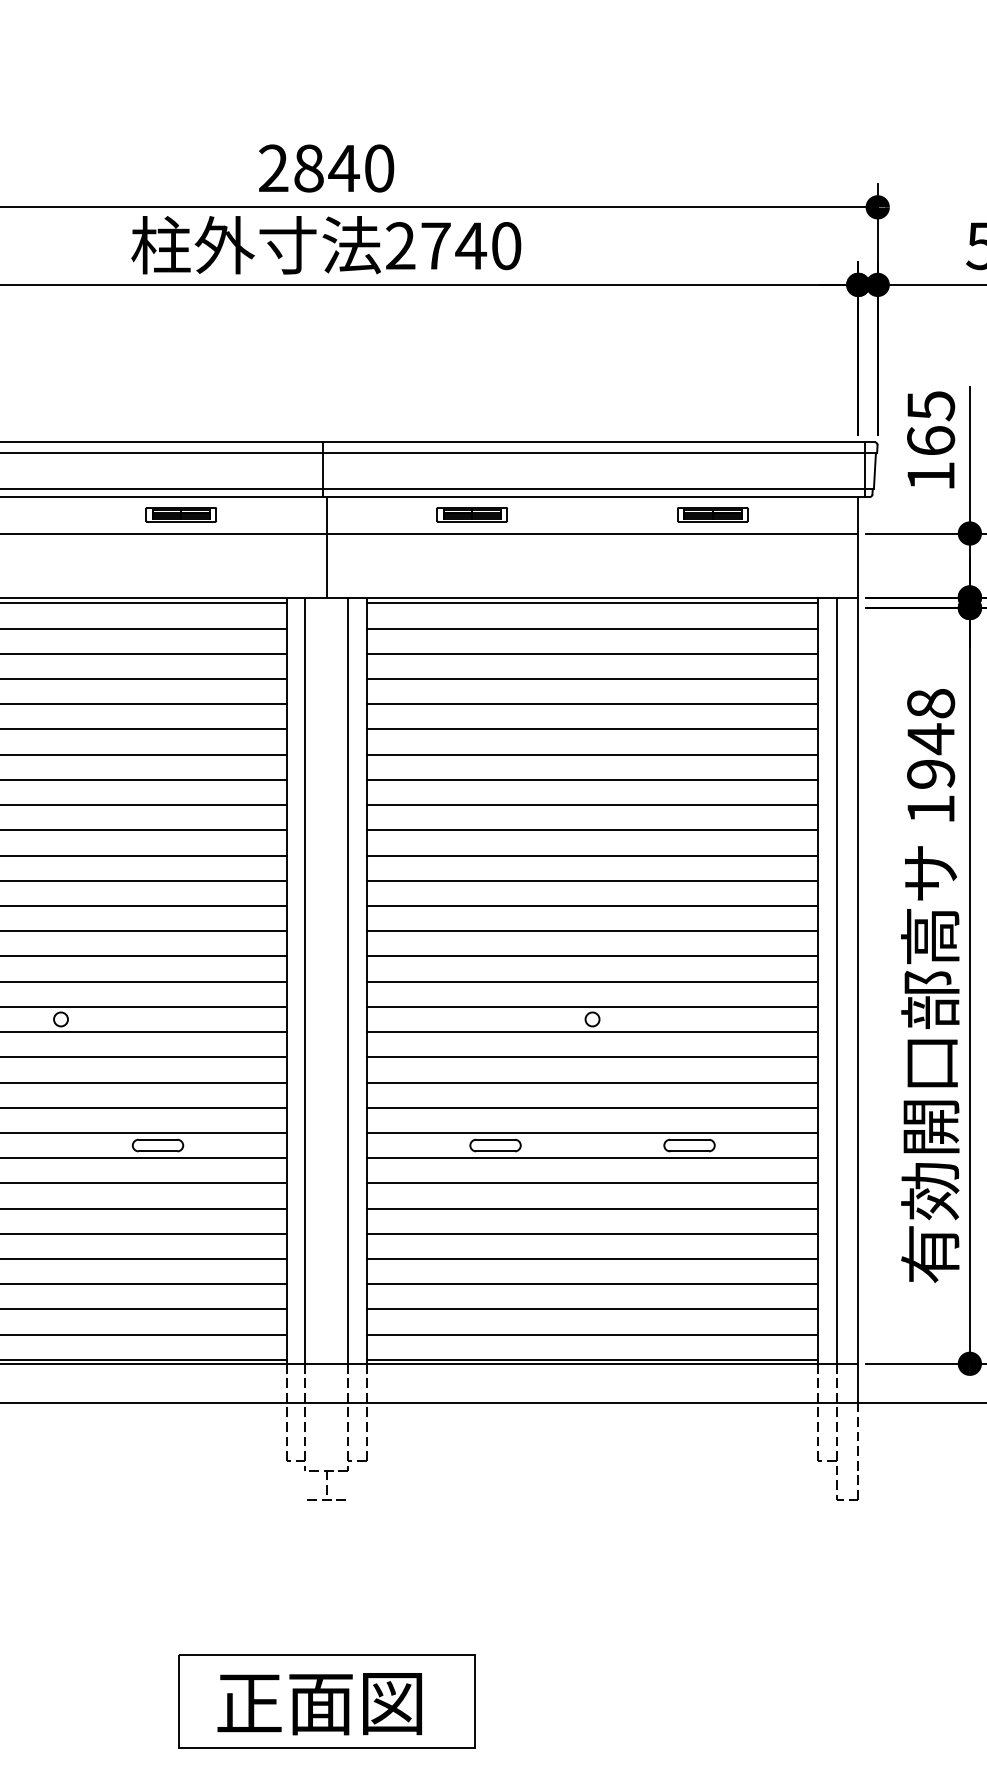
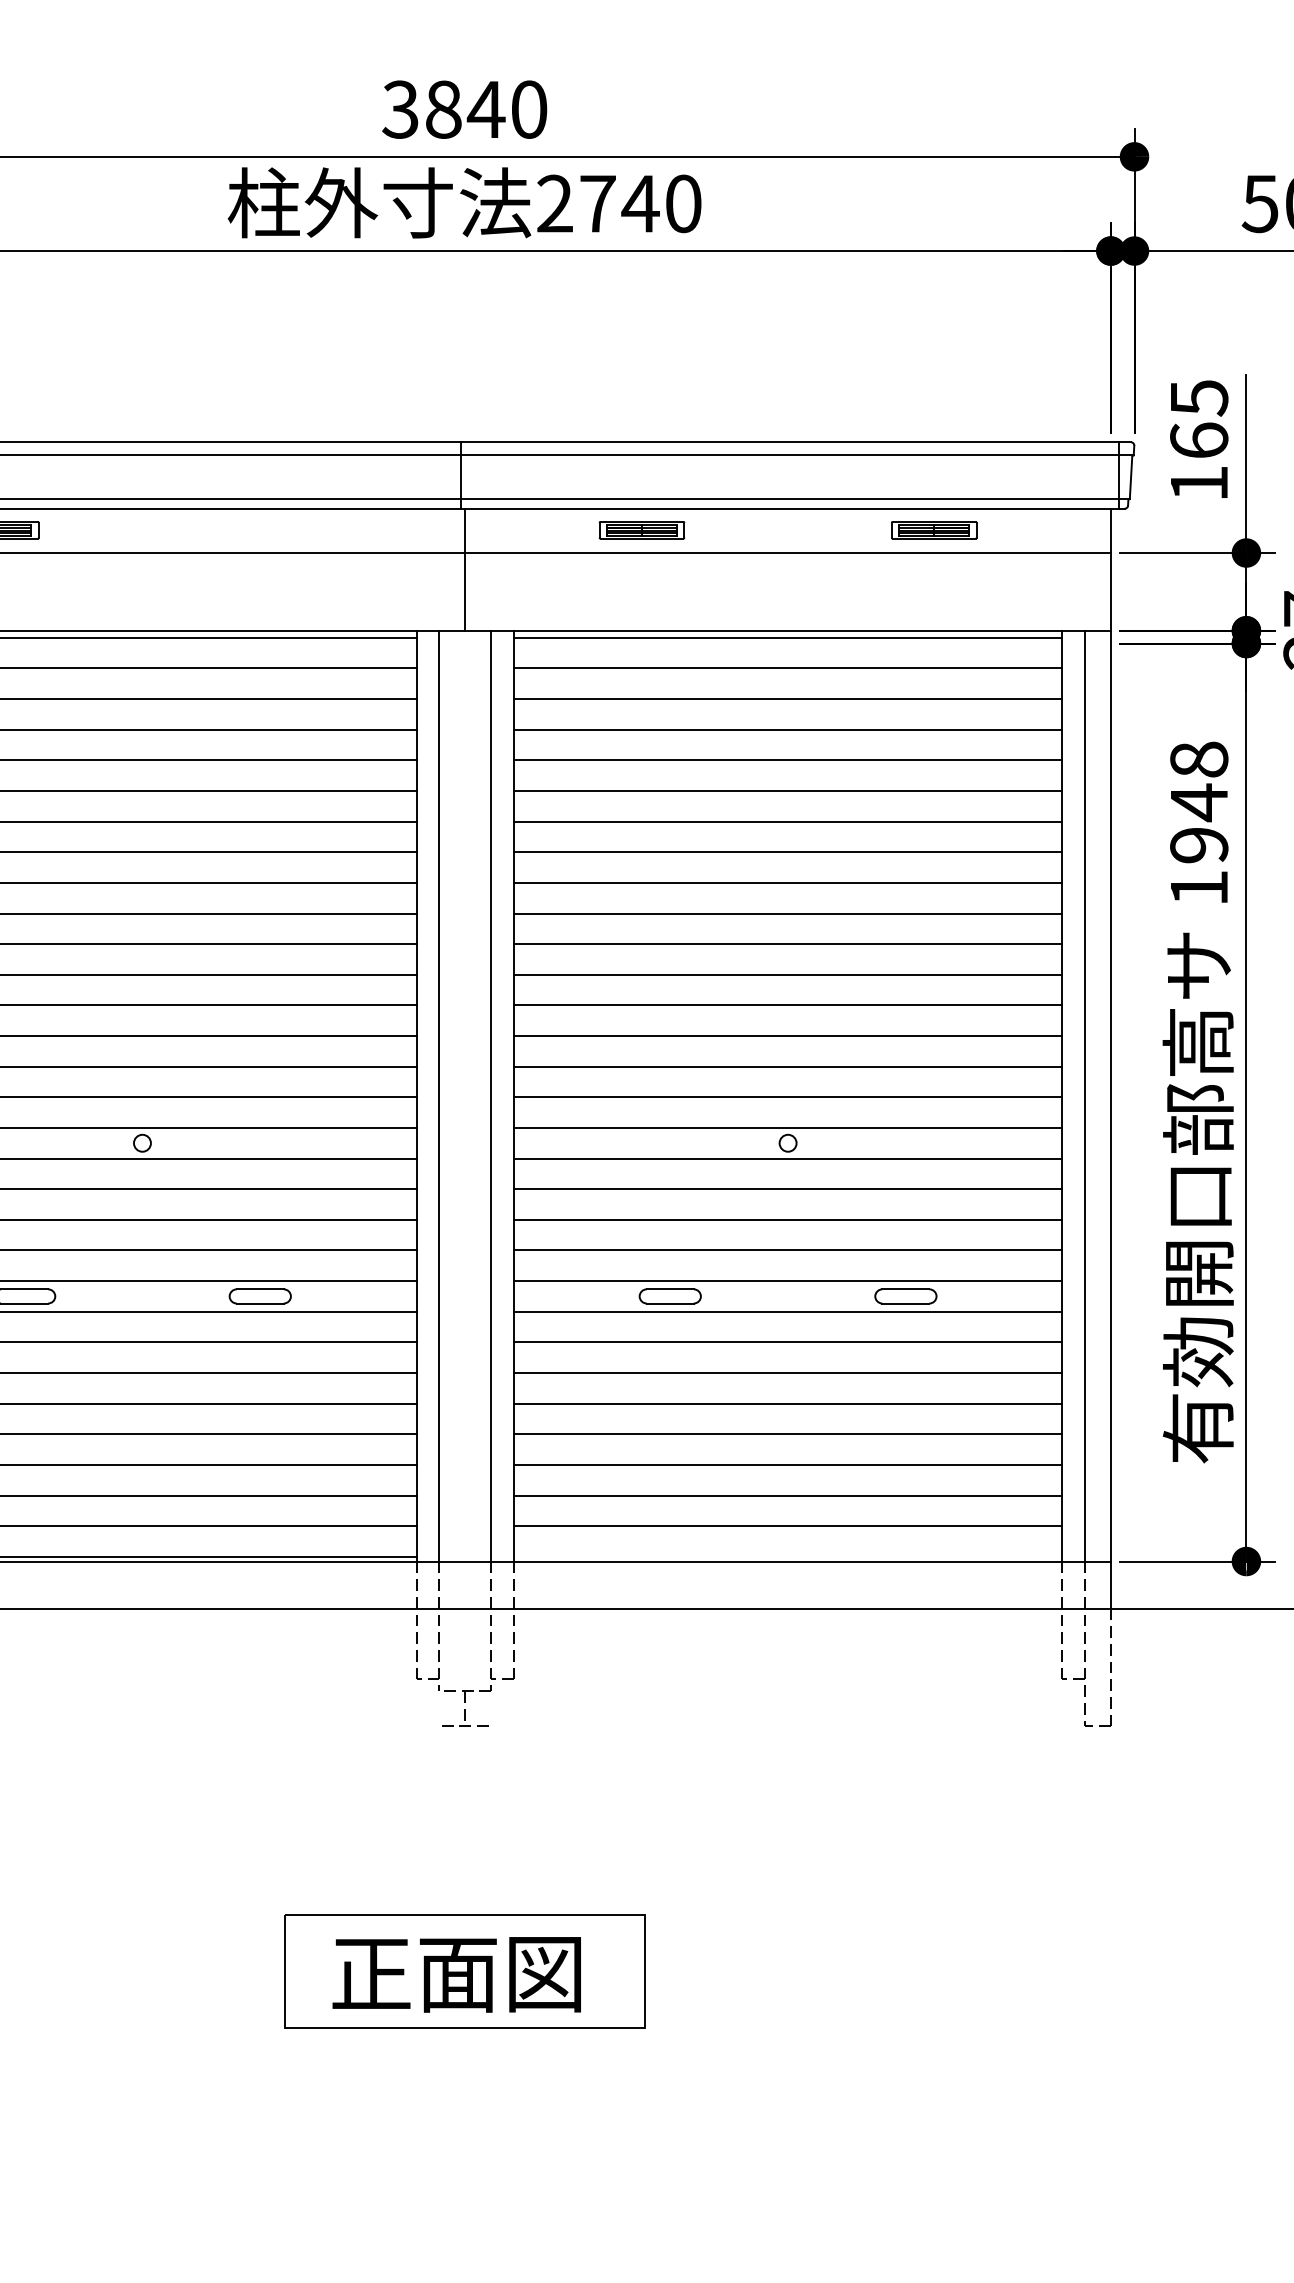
text: (273, 168) -> (400, 109), 2840 -> 3840
part: (181, 514) -> (288, 530), removed
line: (592, 1359) -> (787, 1556), removed

